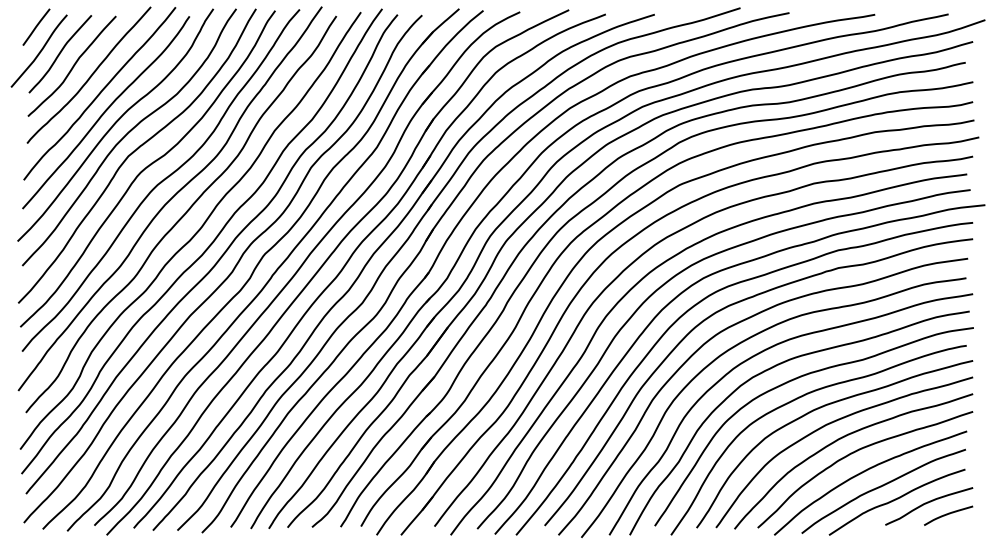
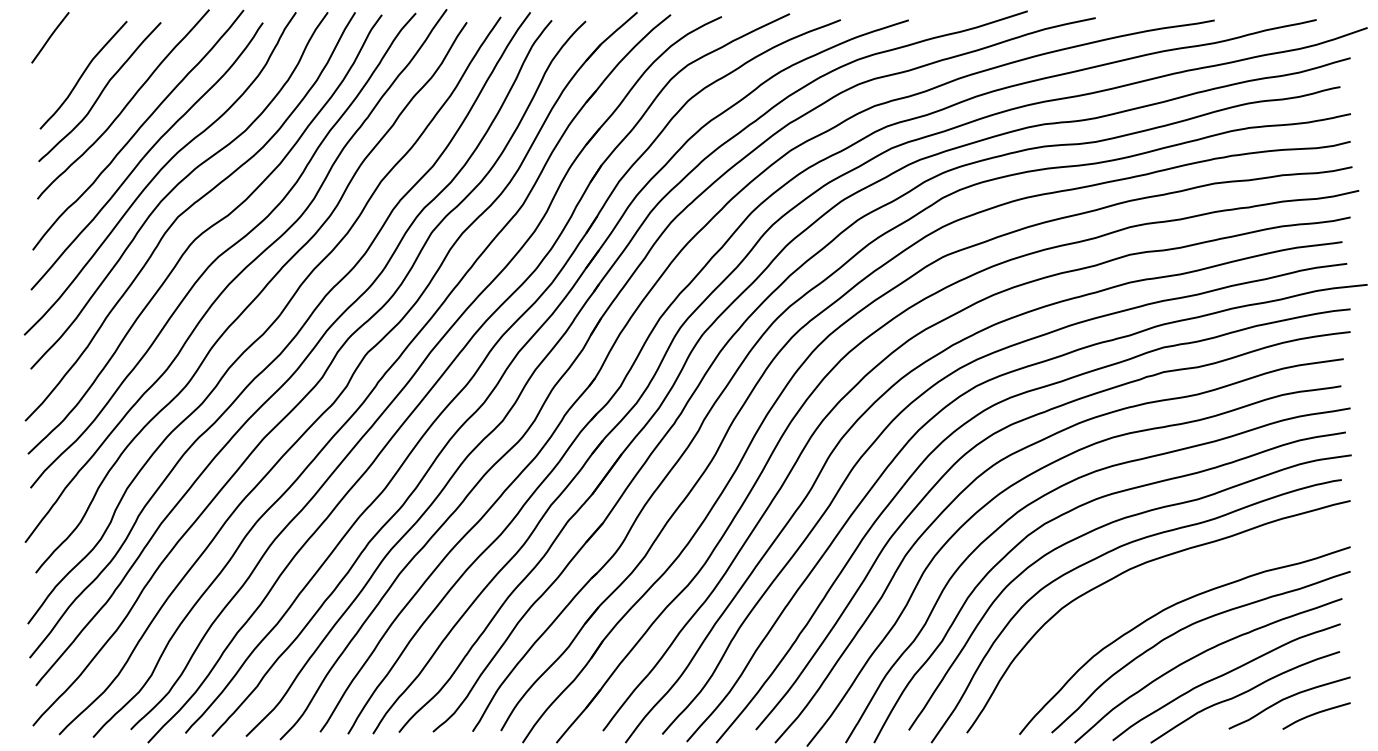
curve: (39, 51) -> (54, 71), removed
curve: (830, 424) -> (1152, 589), removed

